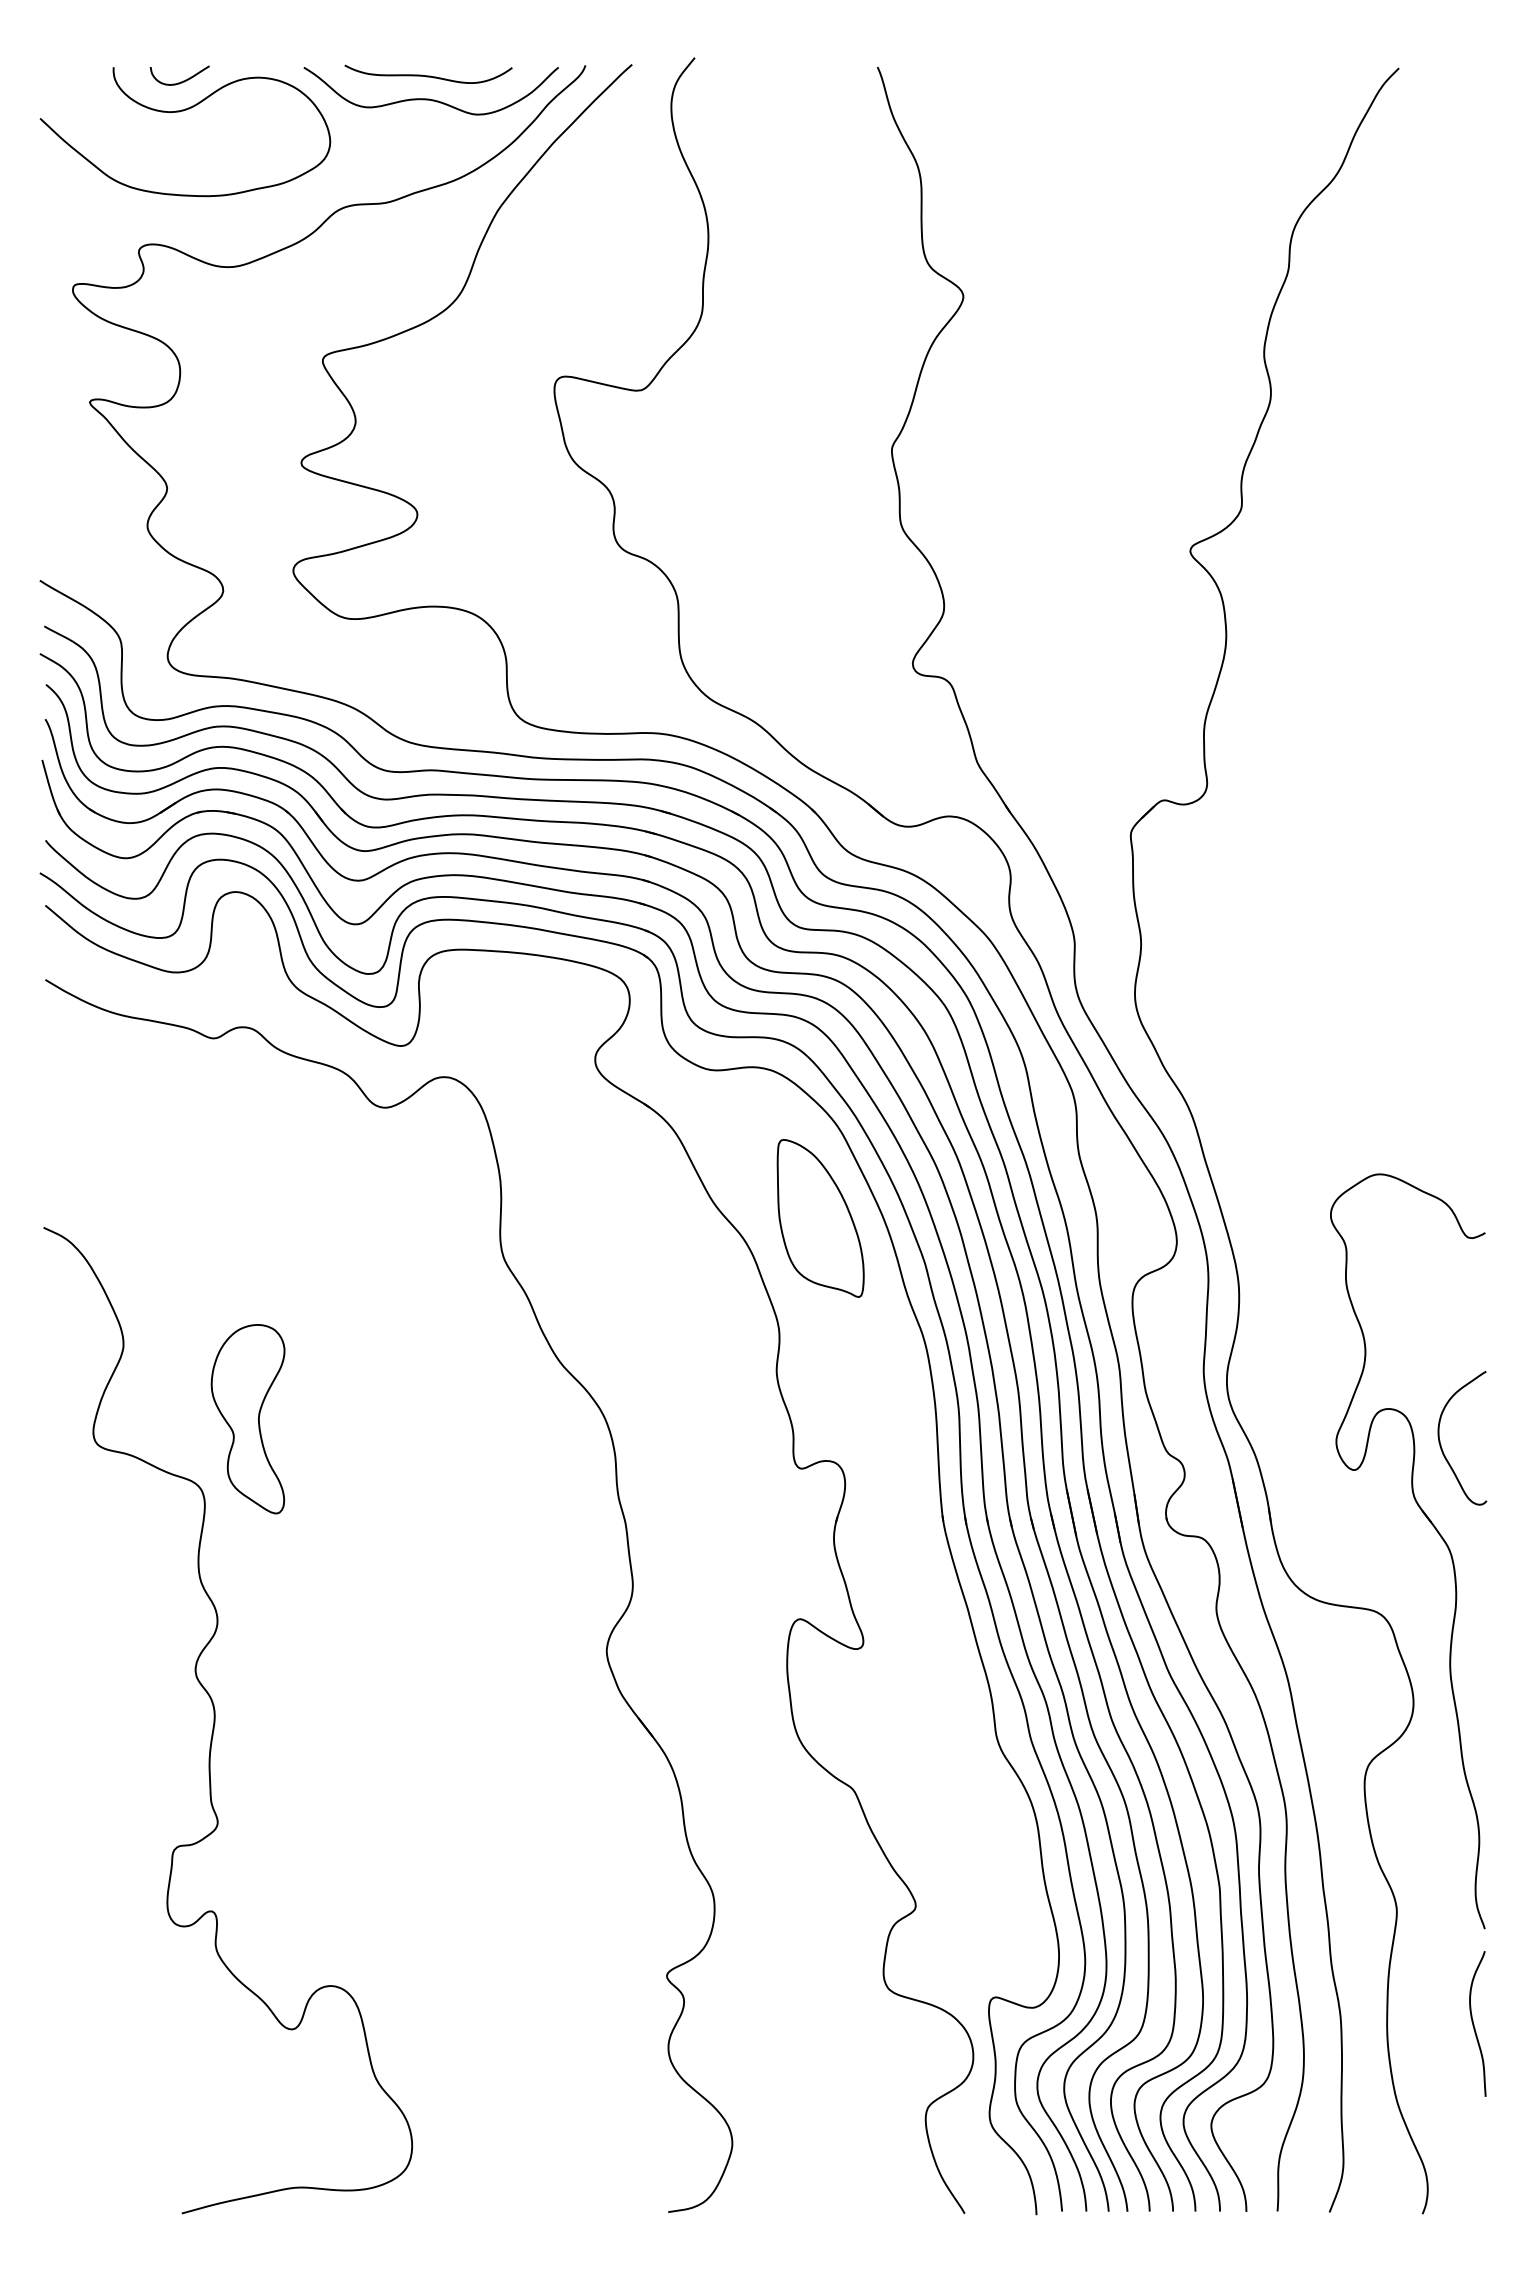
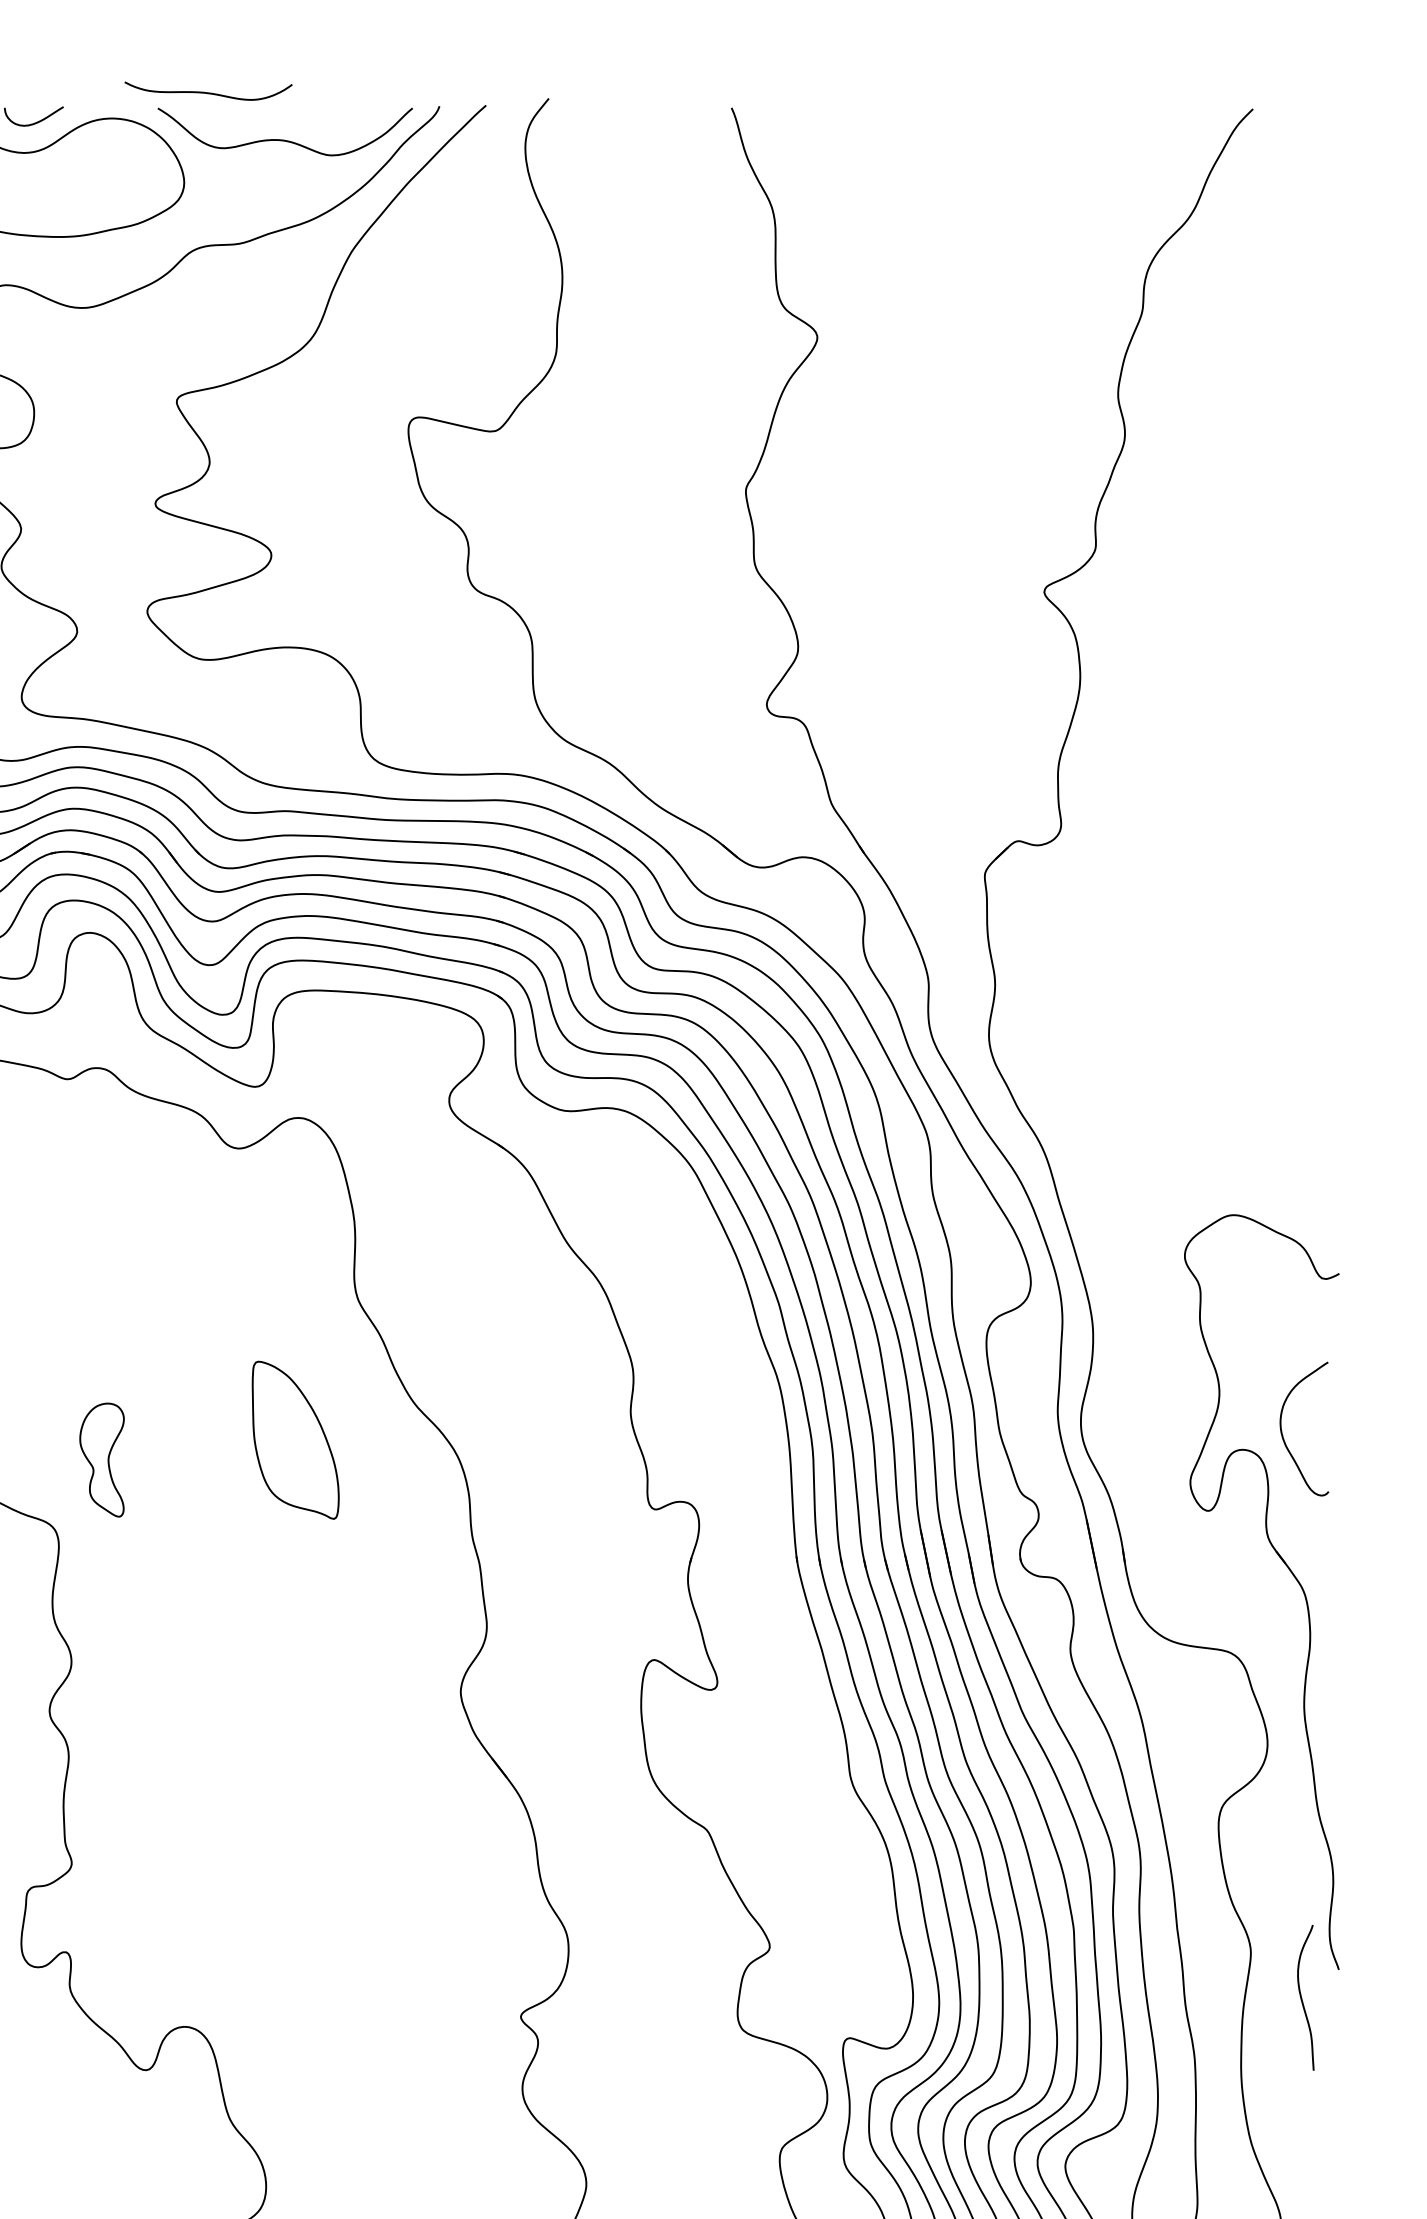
curve: (428, 75) -> (208, 92), moved
part: (820, 1218) -> (295, 1440), moved
part: (247, 1419) -> (101, 1460), size x0.6
curve: (1441, 1444) -> (1283, 1435), moved
curve: (1474, 2024) -> (1302, 1998), moved

